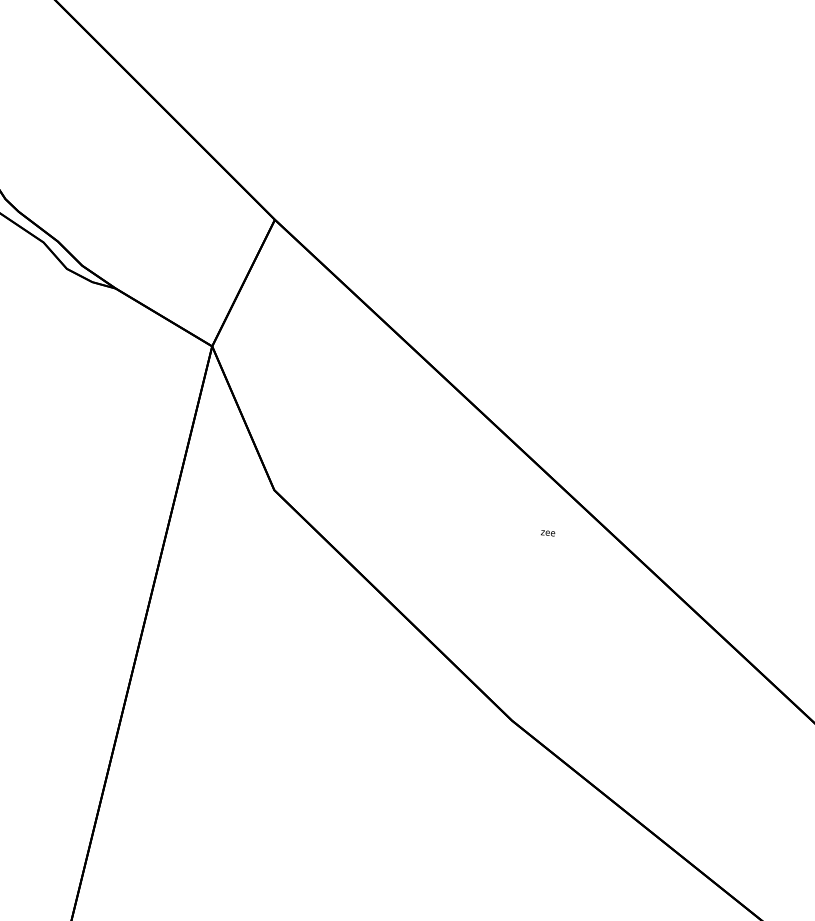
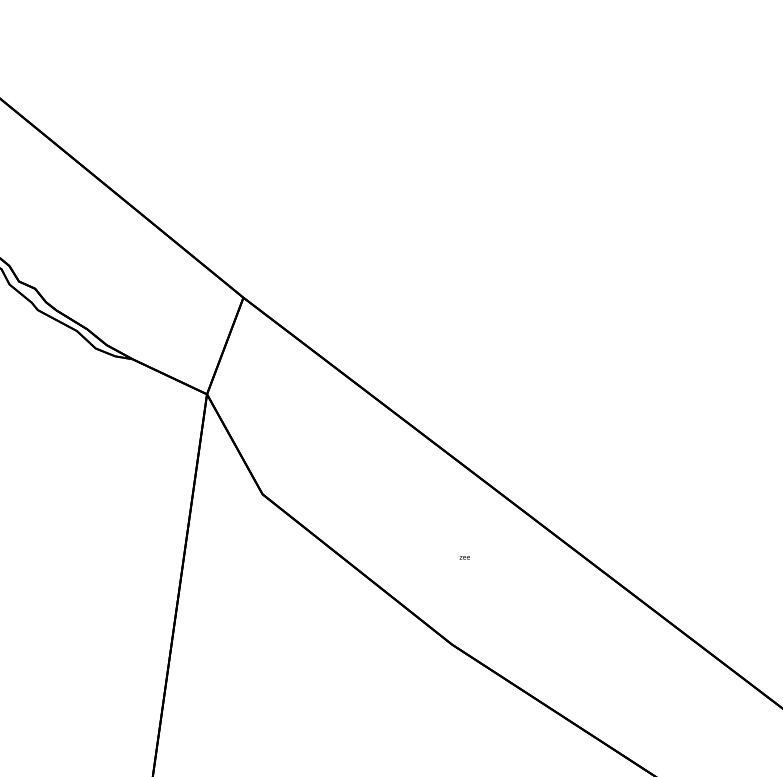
text: (547, 532) -> (464, 557), moved

